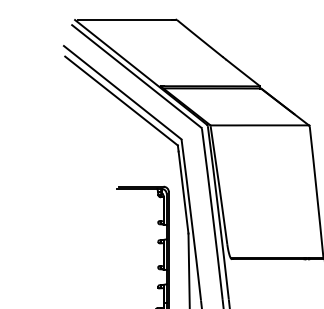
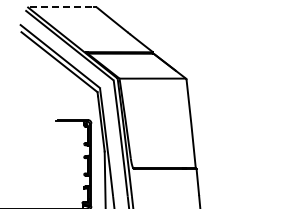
line: (124, 20) -> (61, 7), solid -> dashed

